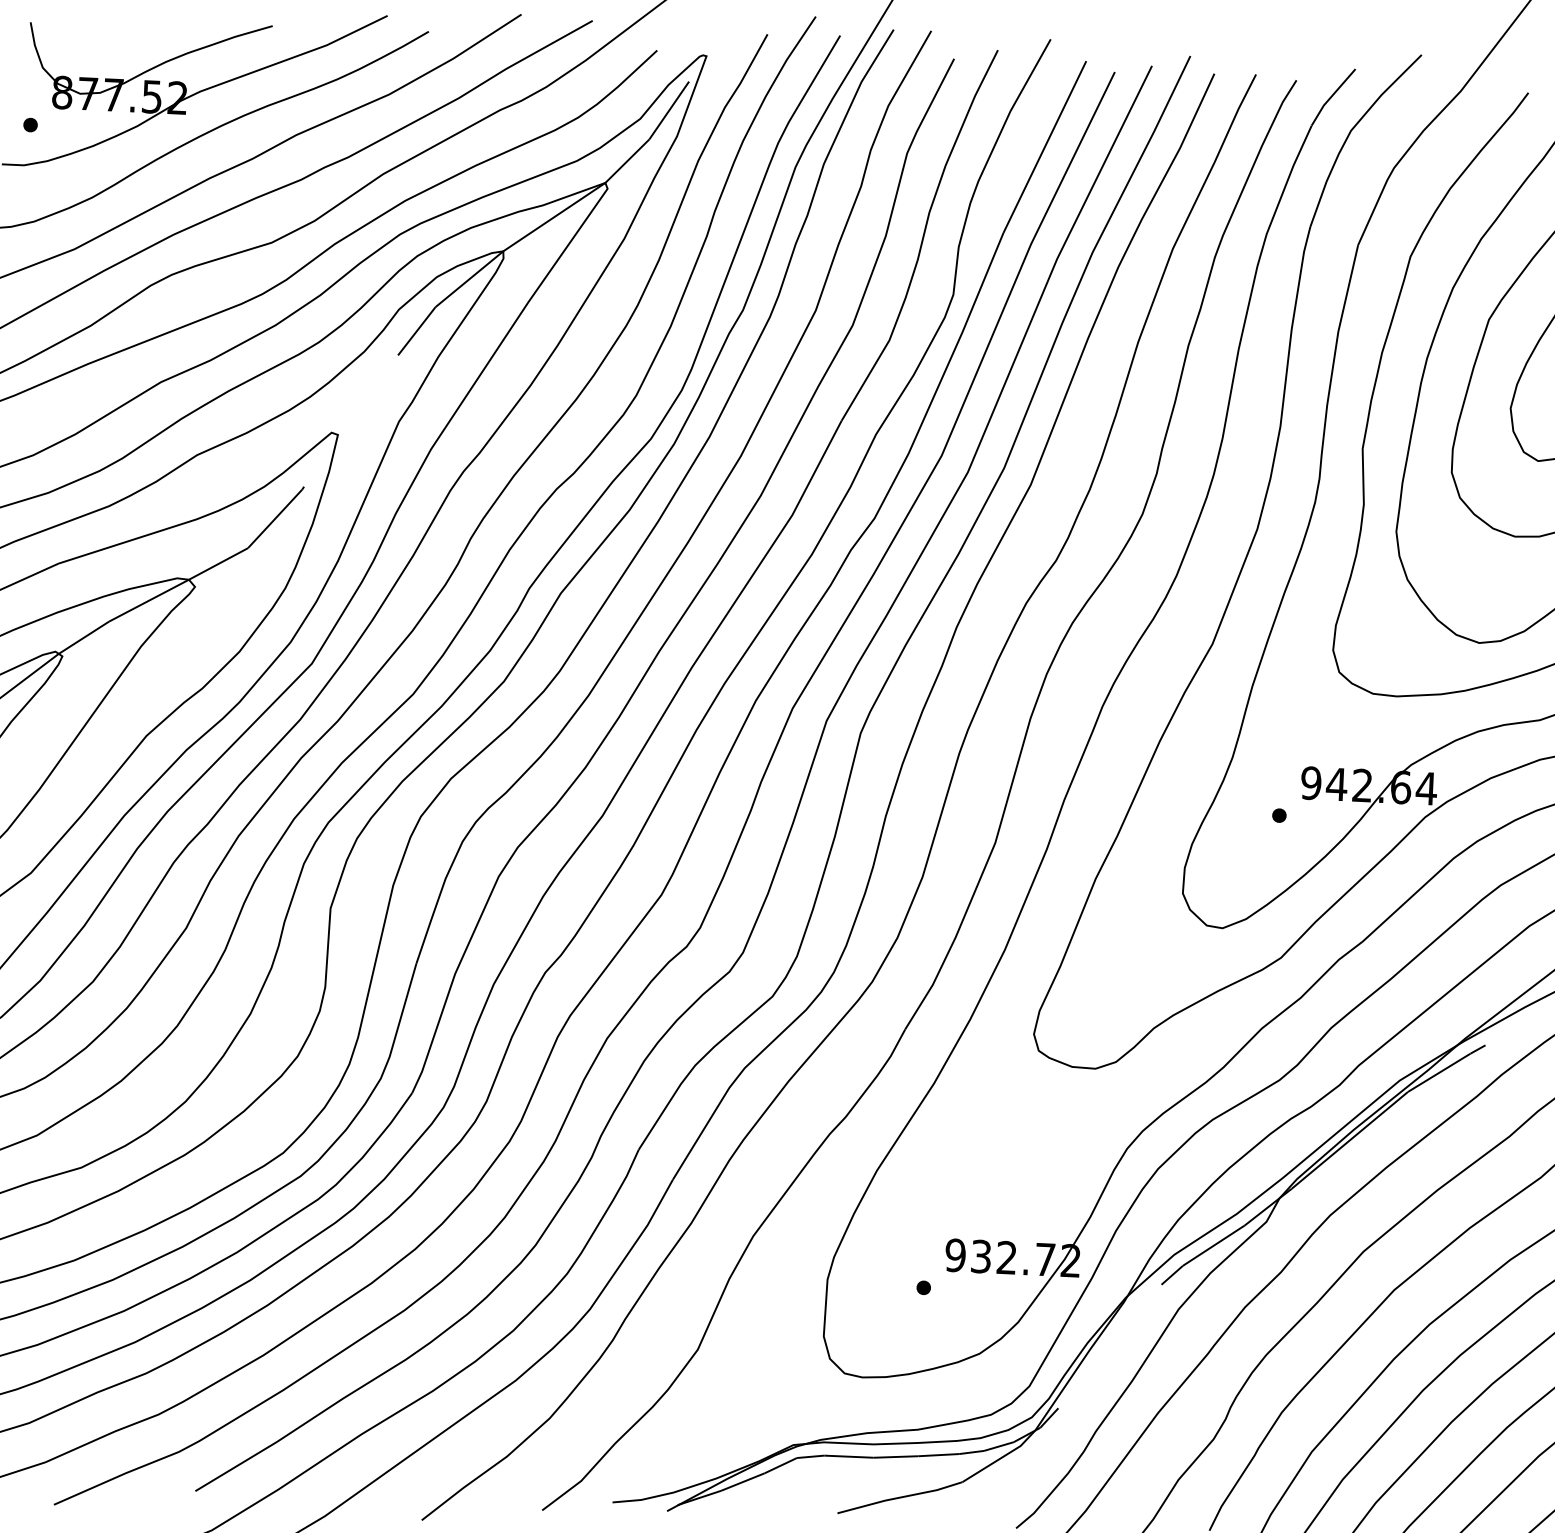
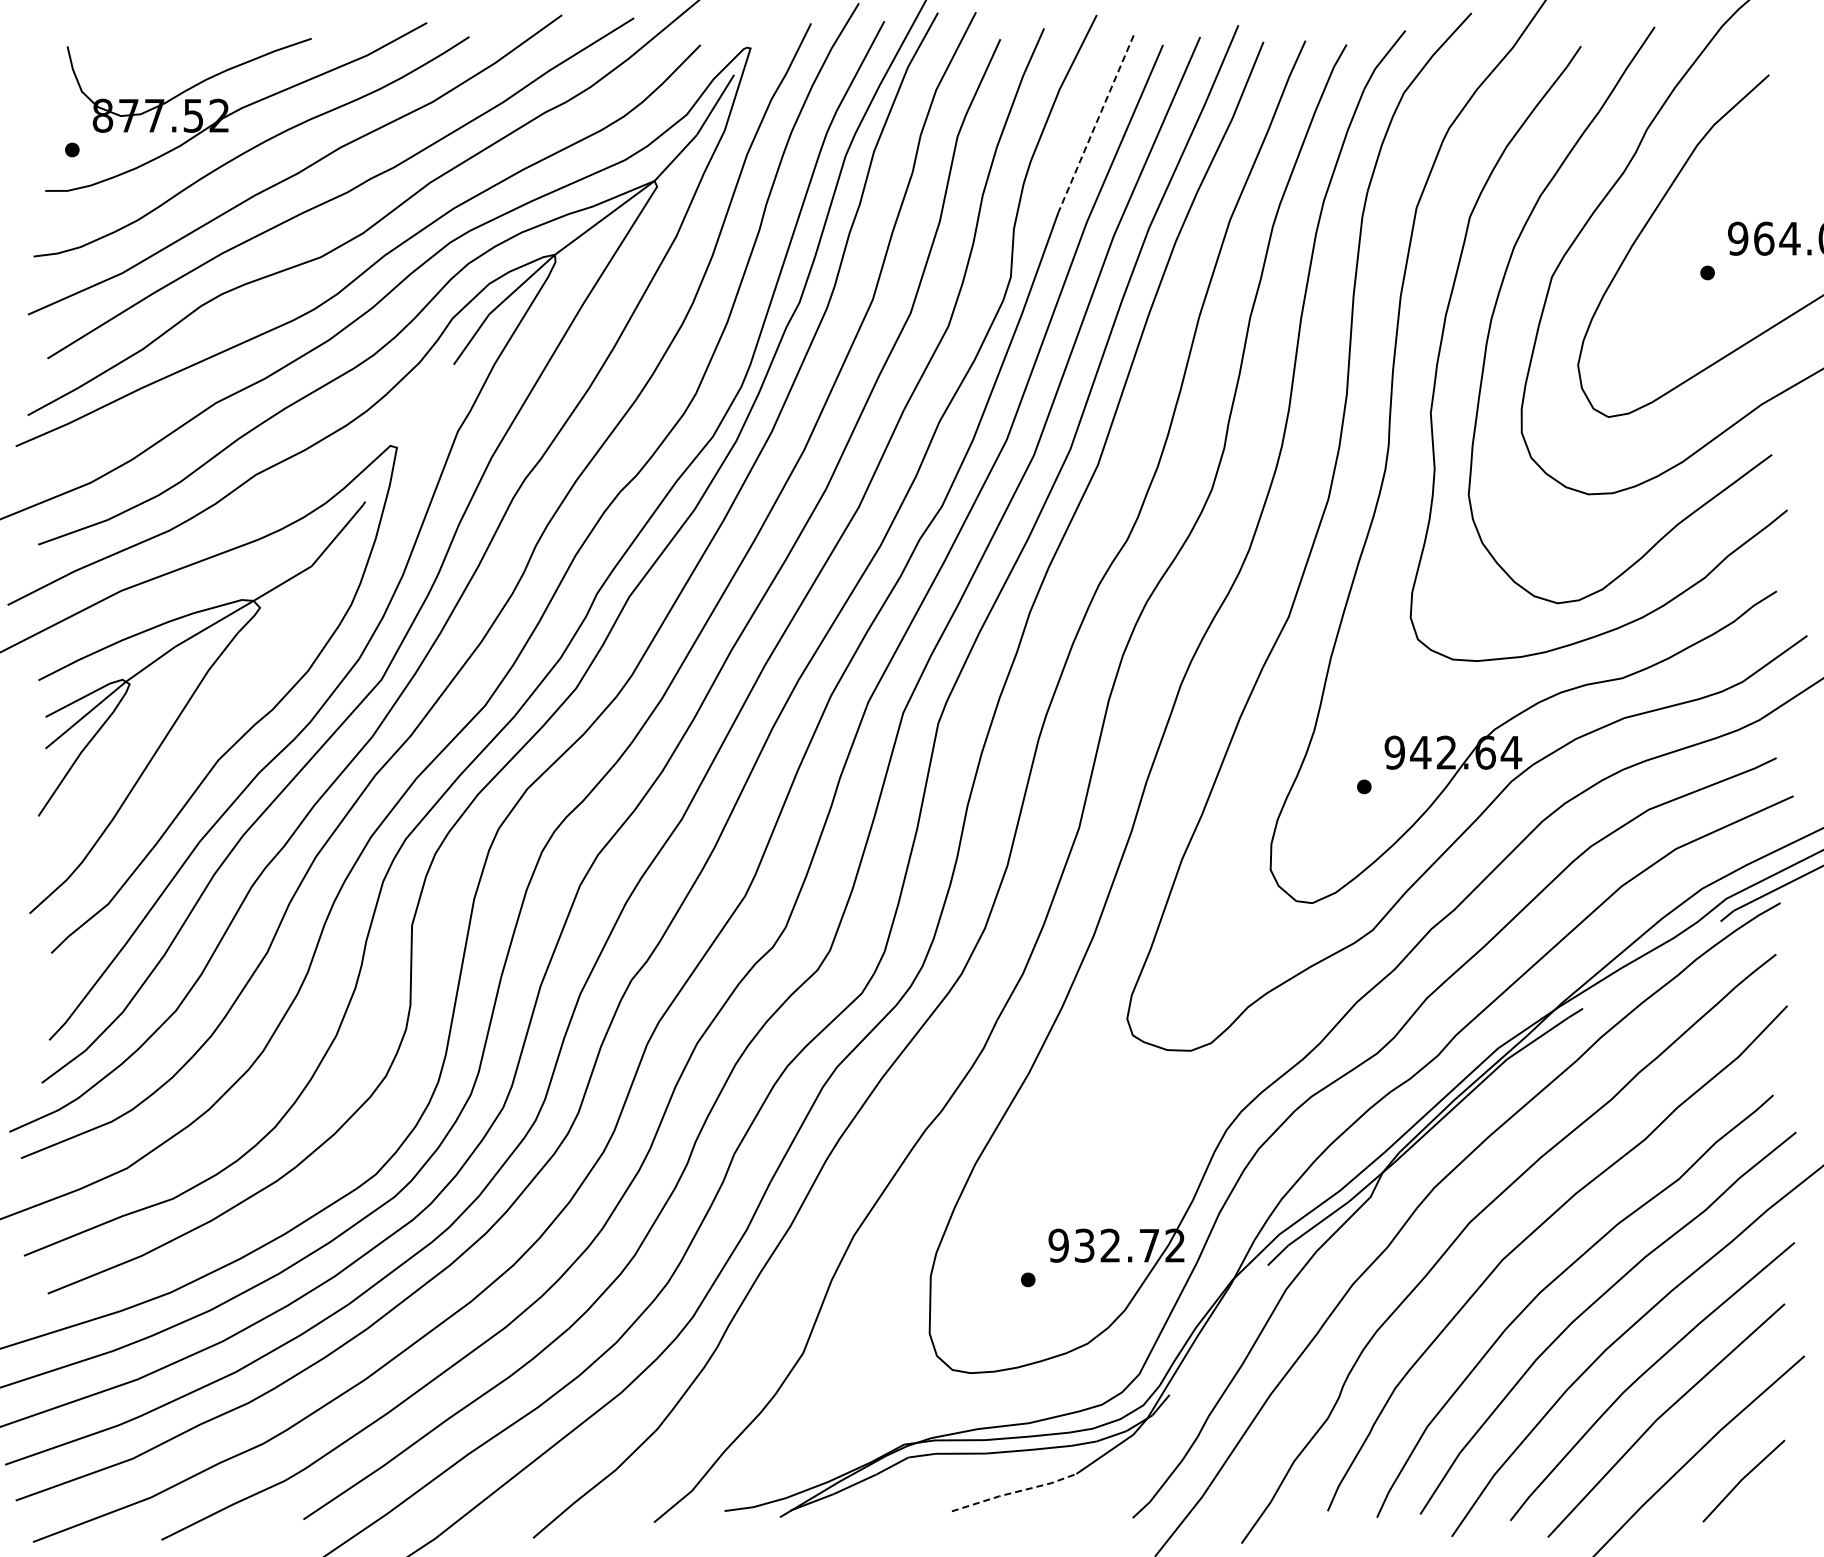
line: (1044, 147) -> (1095, 124), solid -> dashed
line: (900, 1497) -> (1014, 1492), solid -> dashed

